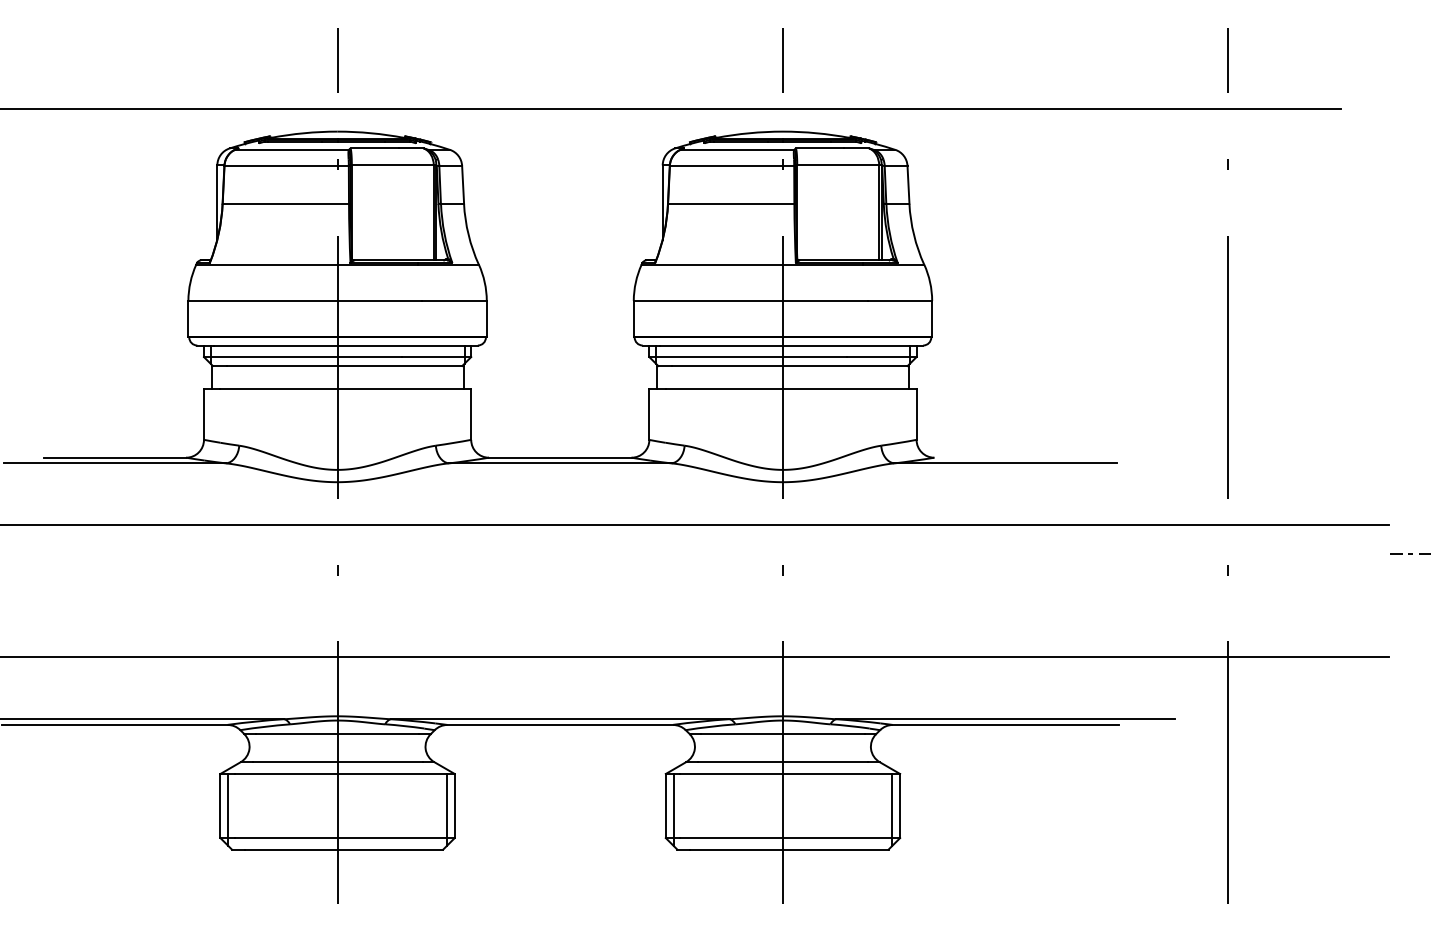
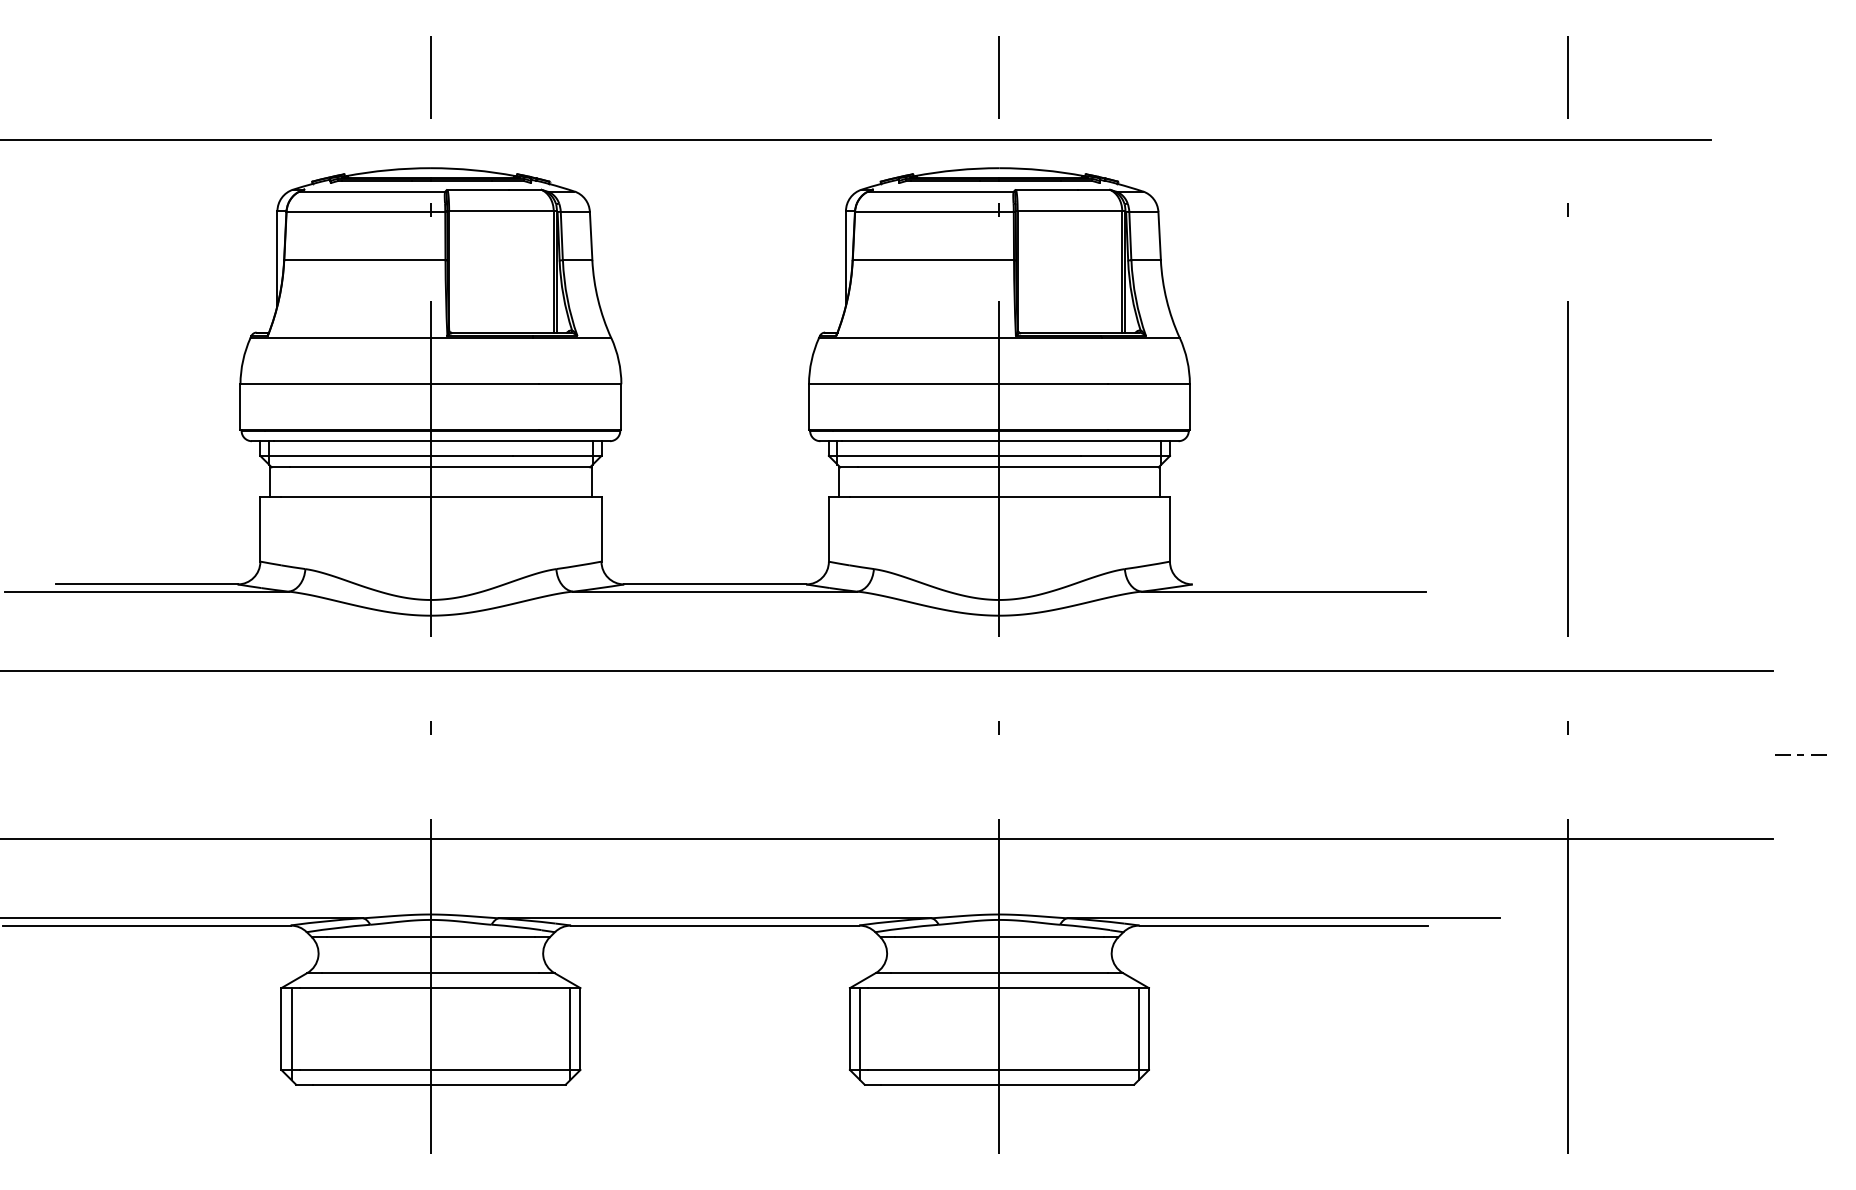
line: (1410, 554) -> (1800, 754), moved

